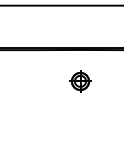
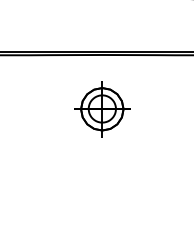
part: (80, 81) -> (102, 109), size x1.43

